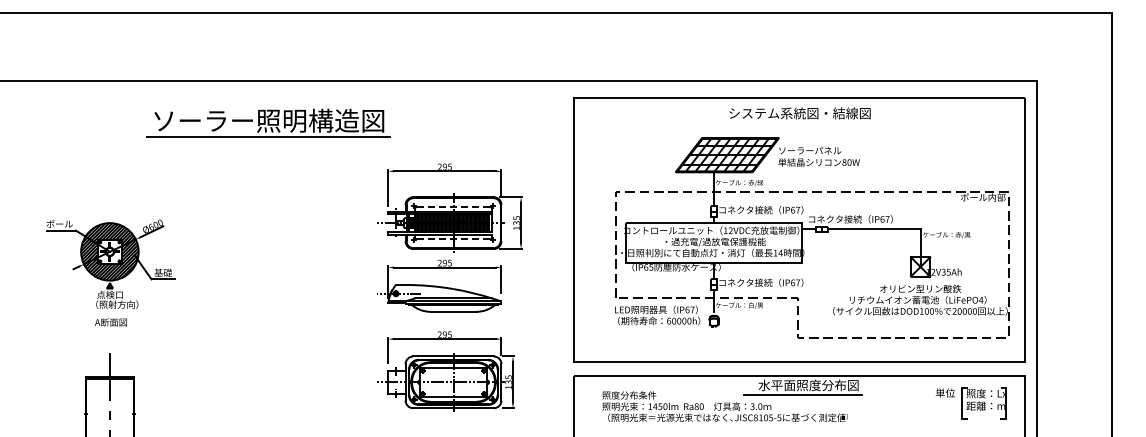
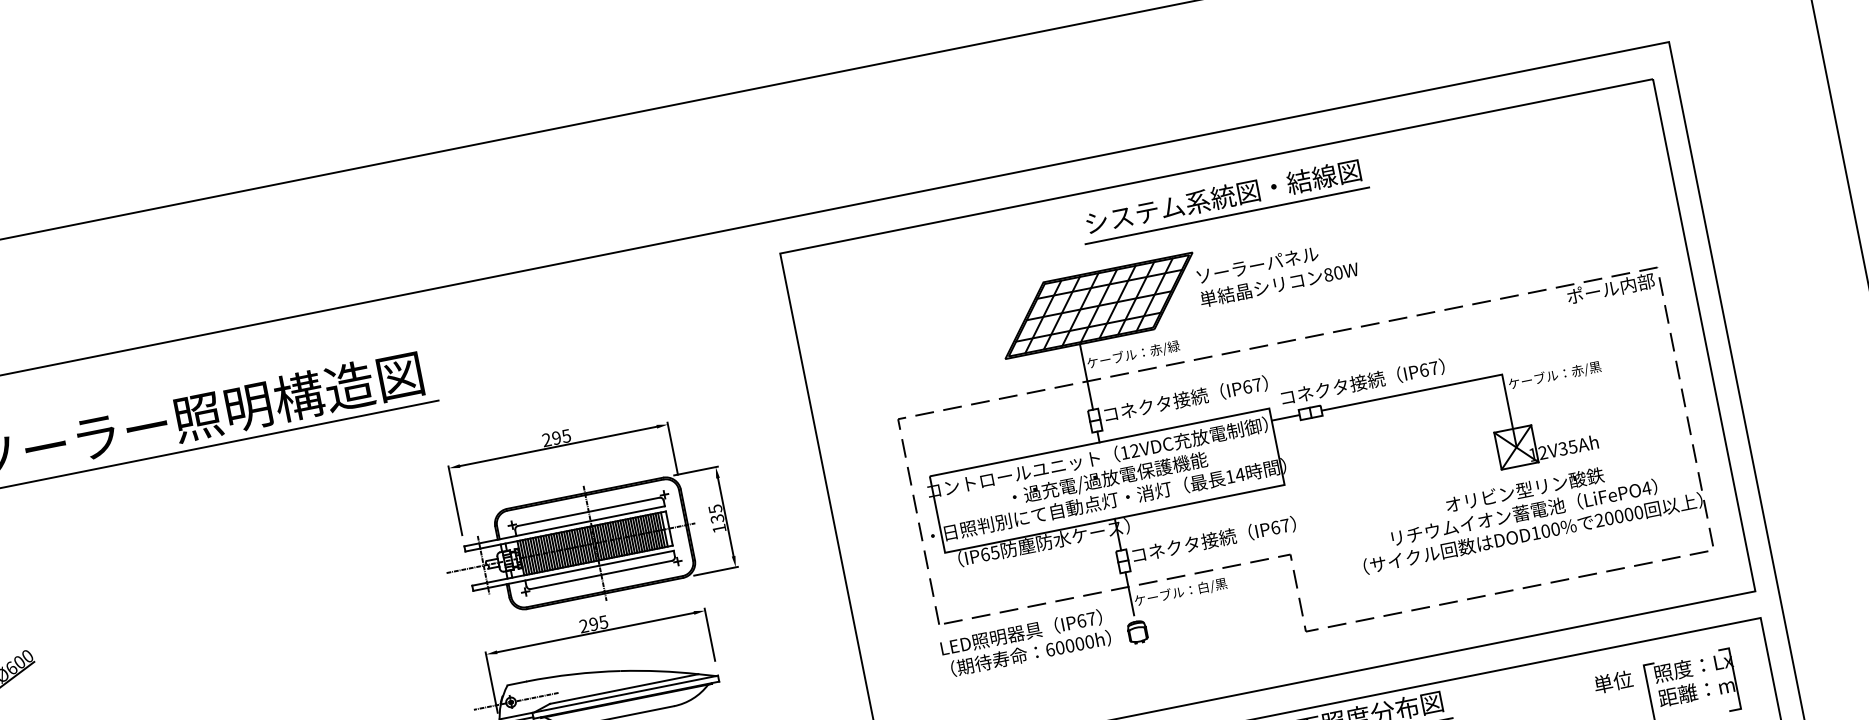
line: (799, 123) -> (1226, 216), added
line: (454, 206) -> (590, 510), dashed -> solid
line: (454, 239) -> (603, 574), dashed -> solid

